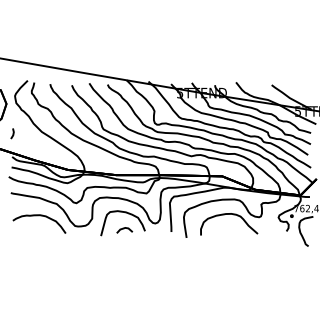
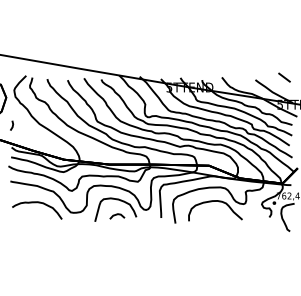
line: (302, 82) -> (284, 77), added

